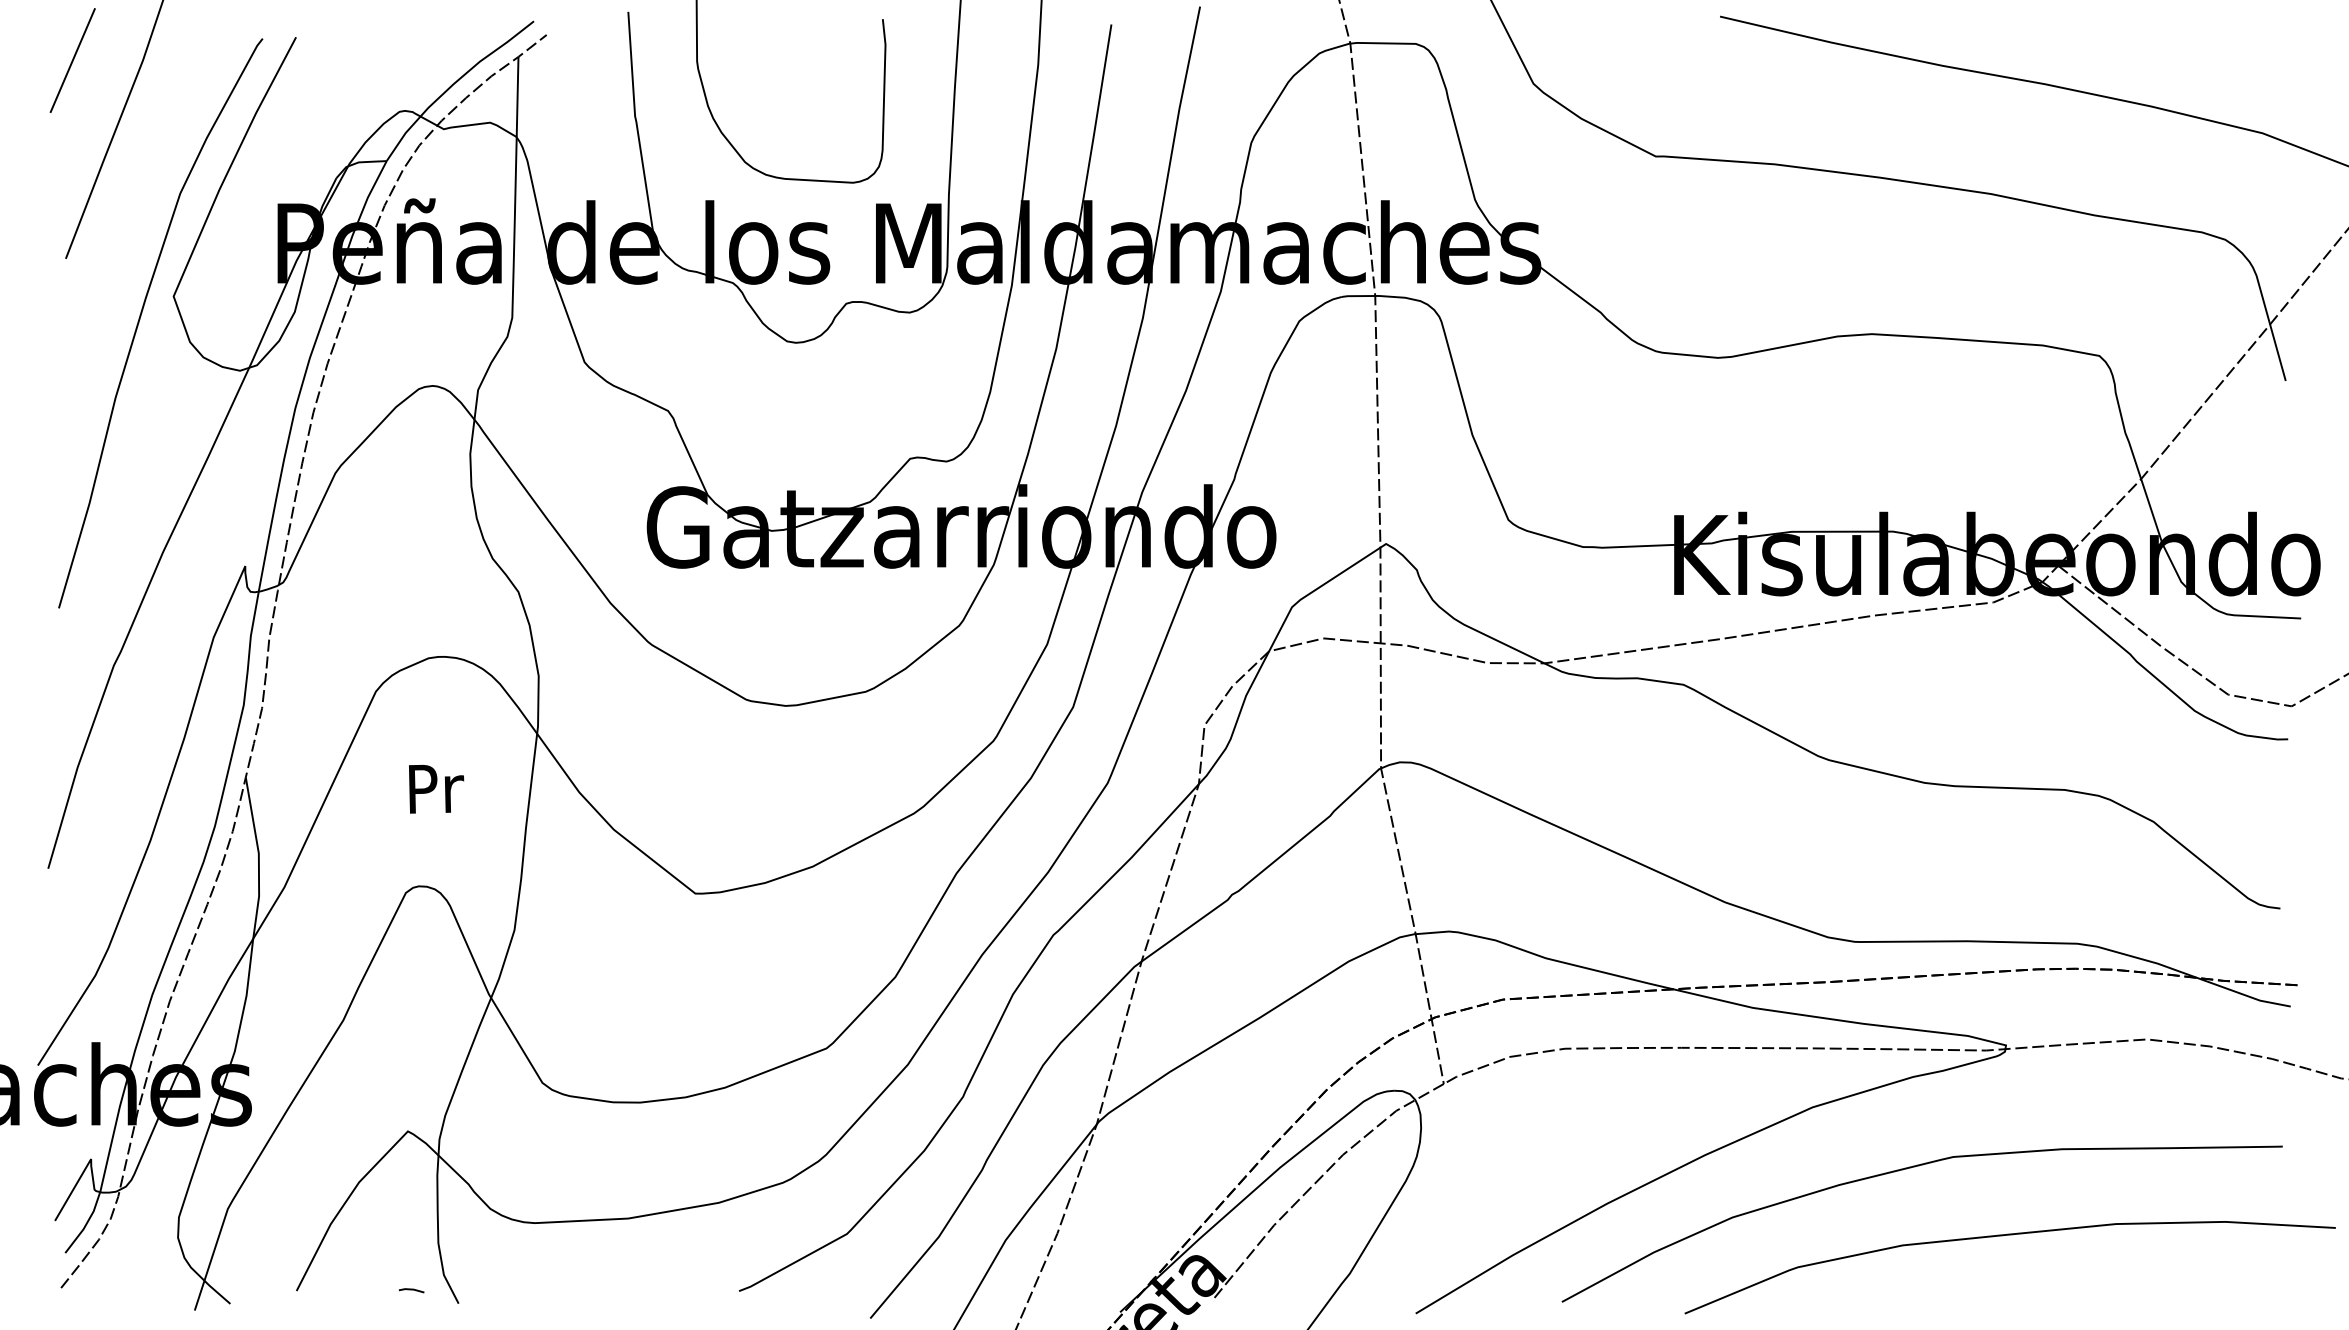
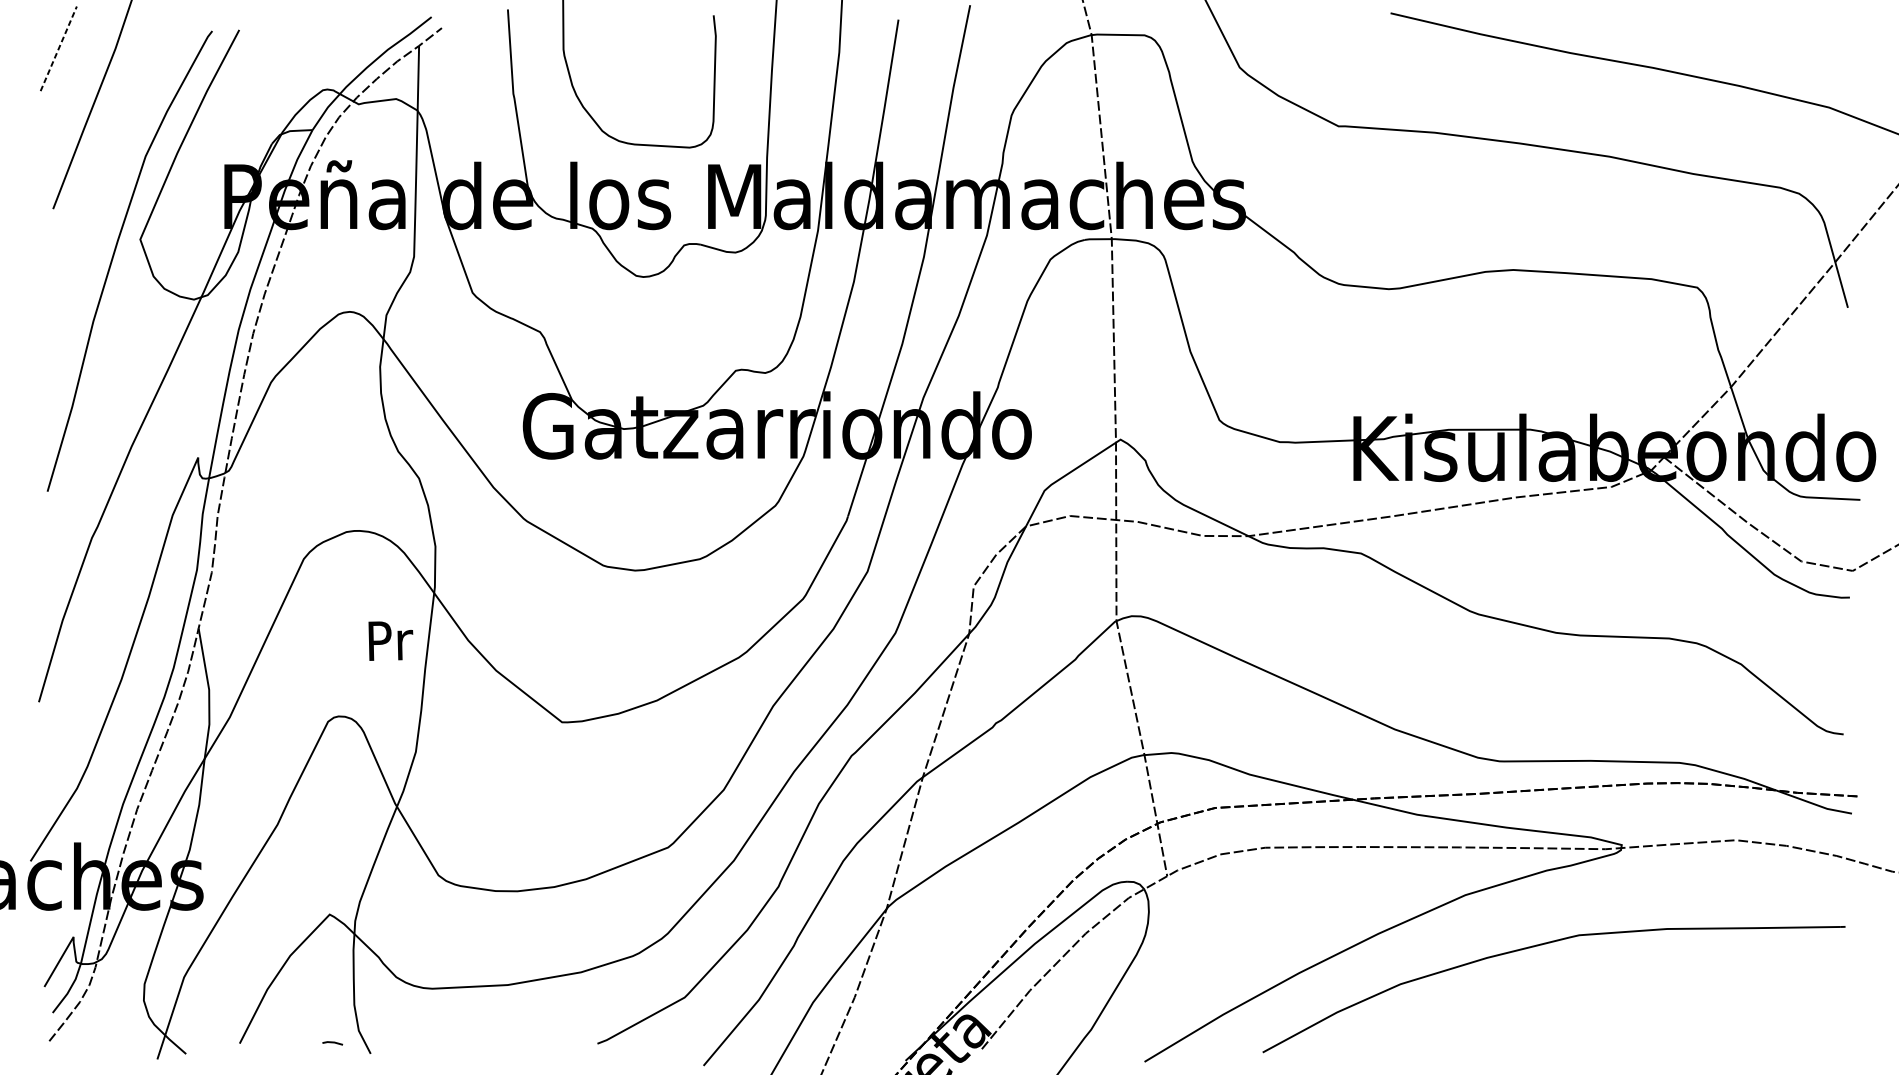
line: (72, 60) -> (58, 48), solid -> dashed
text: (436, 789) -> (390, 641), moved
curve: (2003, 1236) -> (1619, 999), removed

